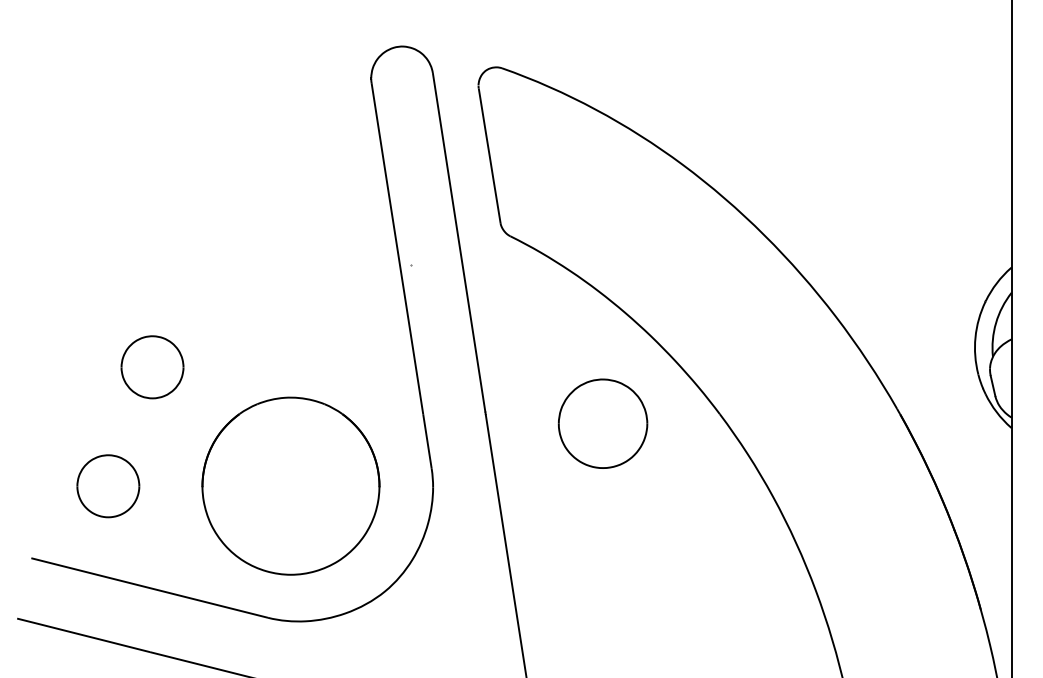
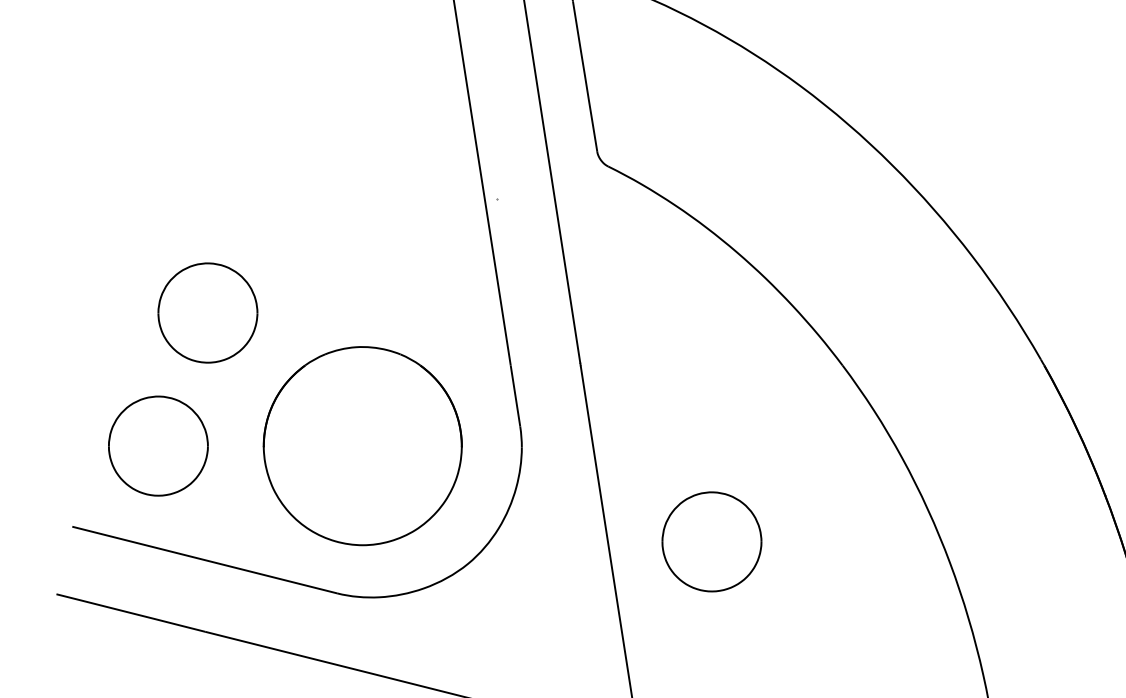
part: (152, 367) -> (207, 313), size x1.43
part: (602, 423) -> (711, 541), moved
part: (108, 486) -> (158, 446), size x1.43

